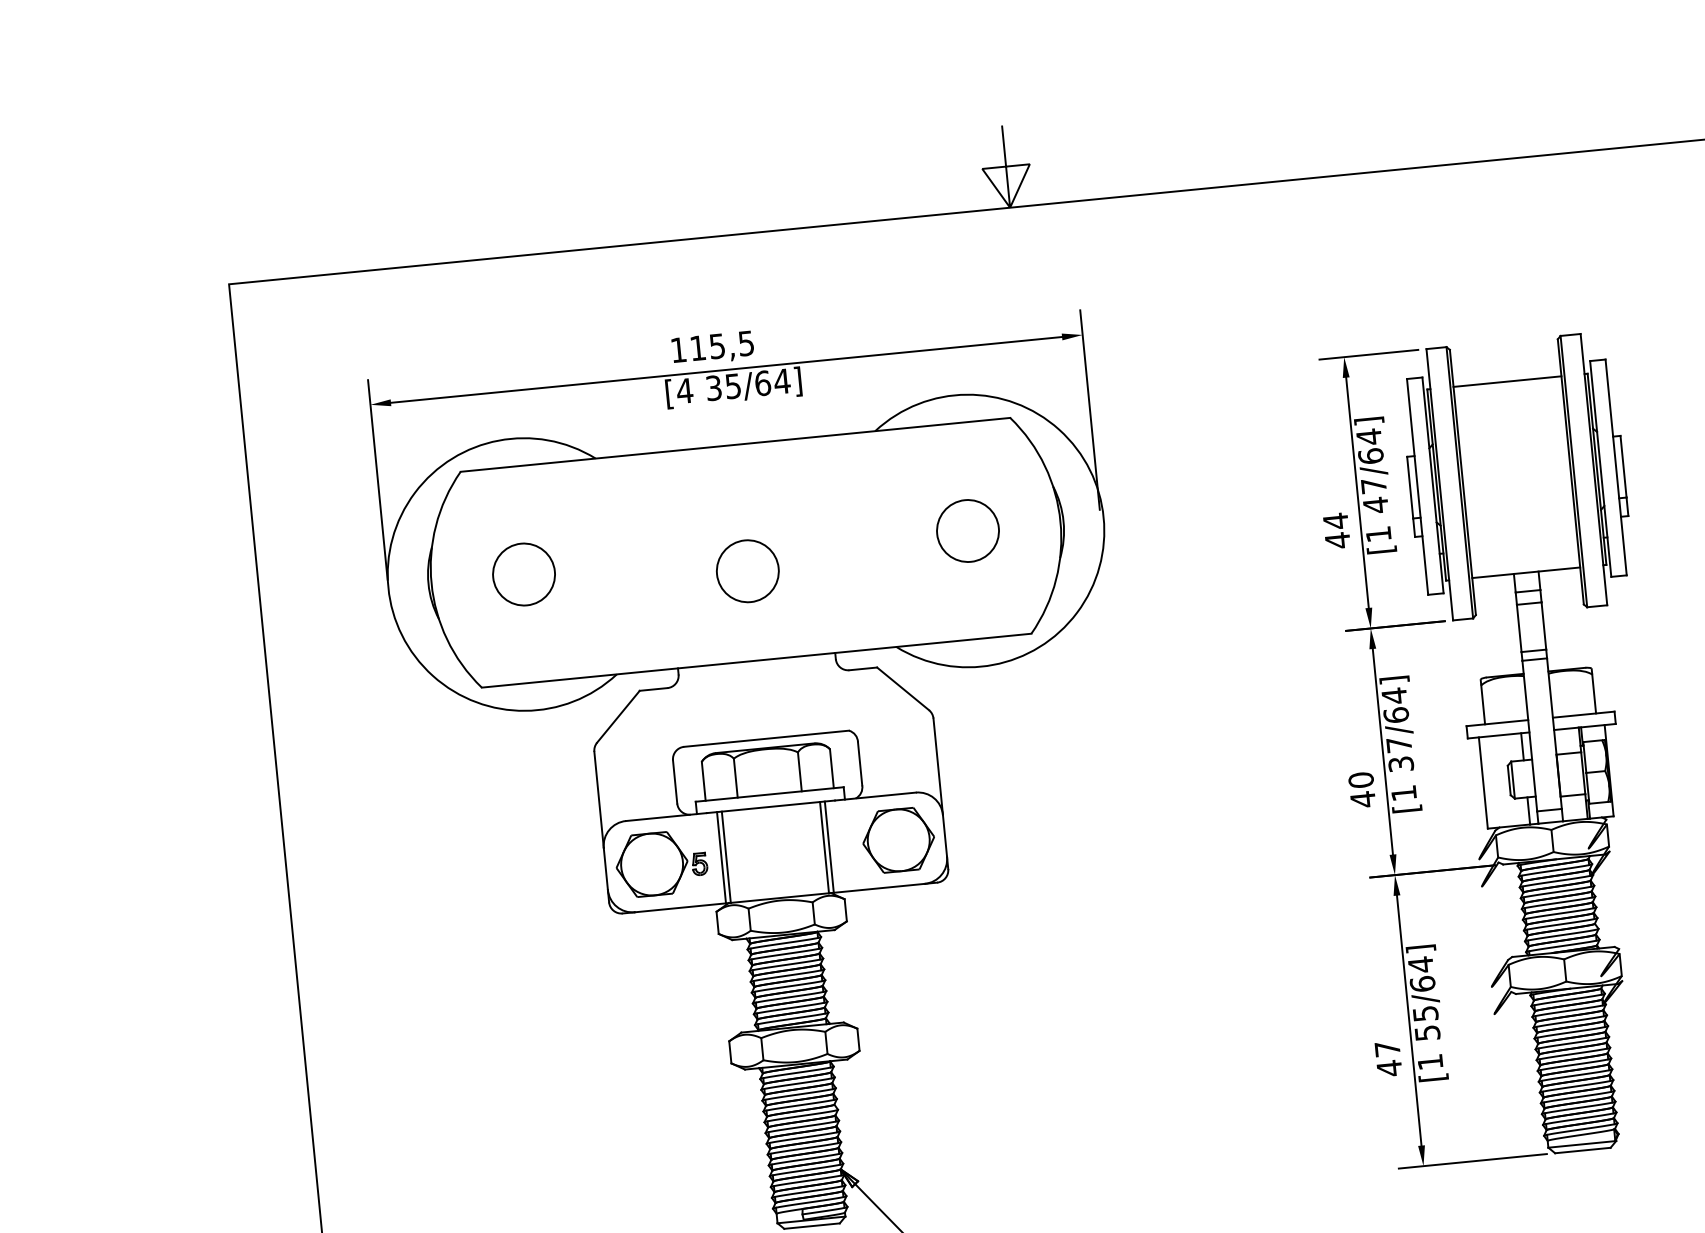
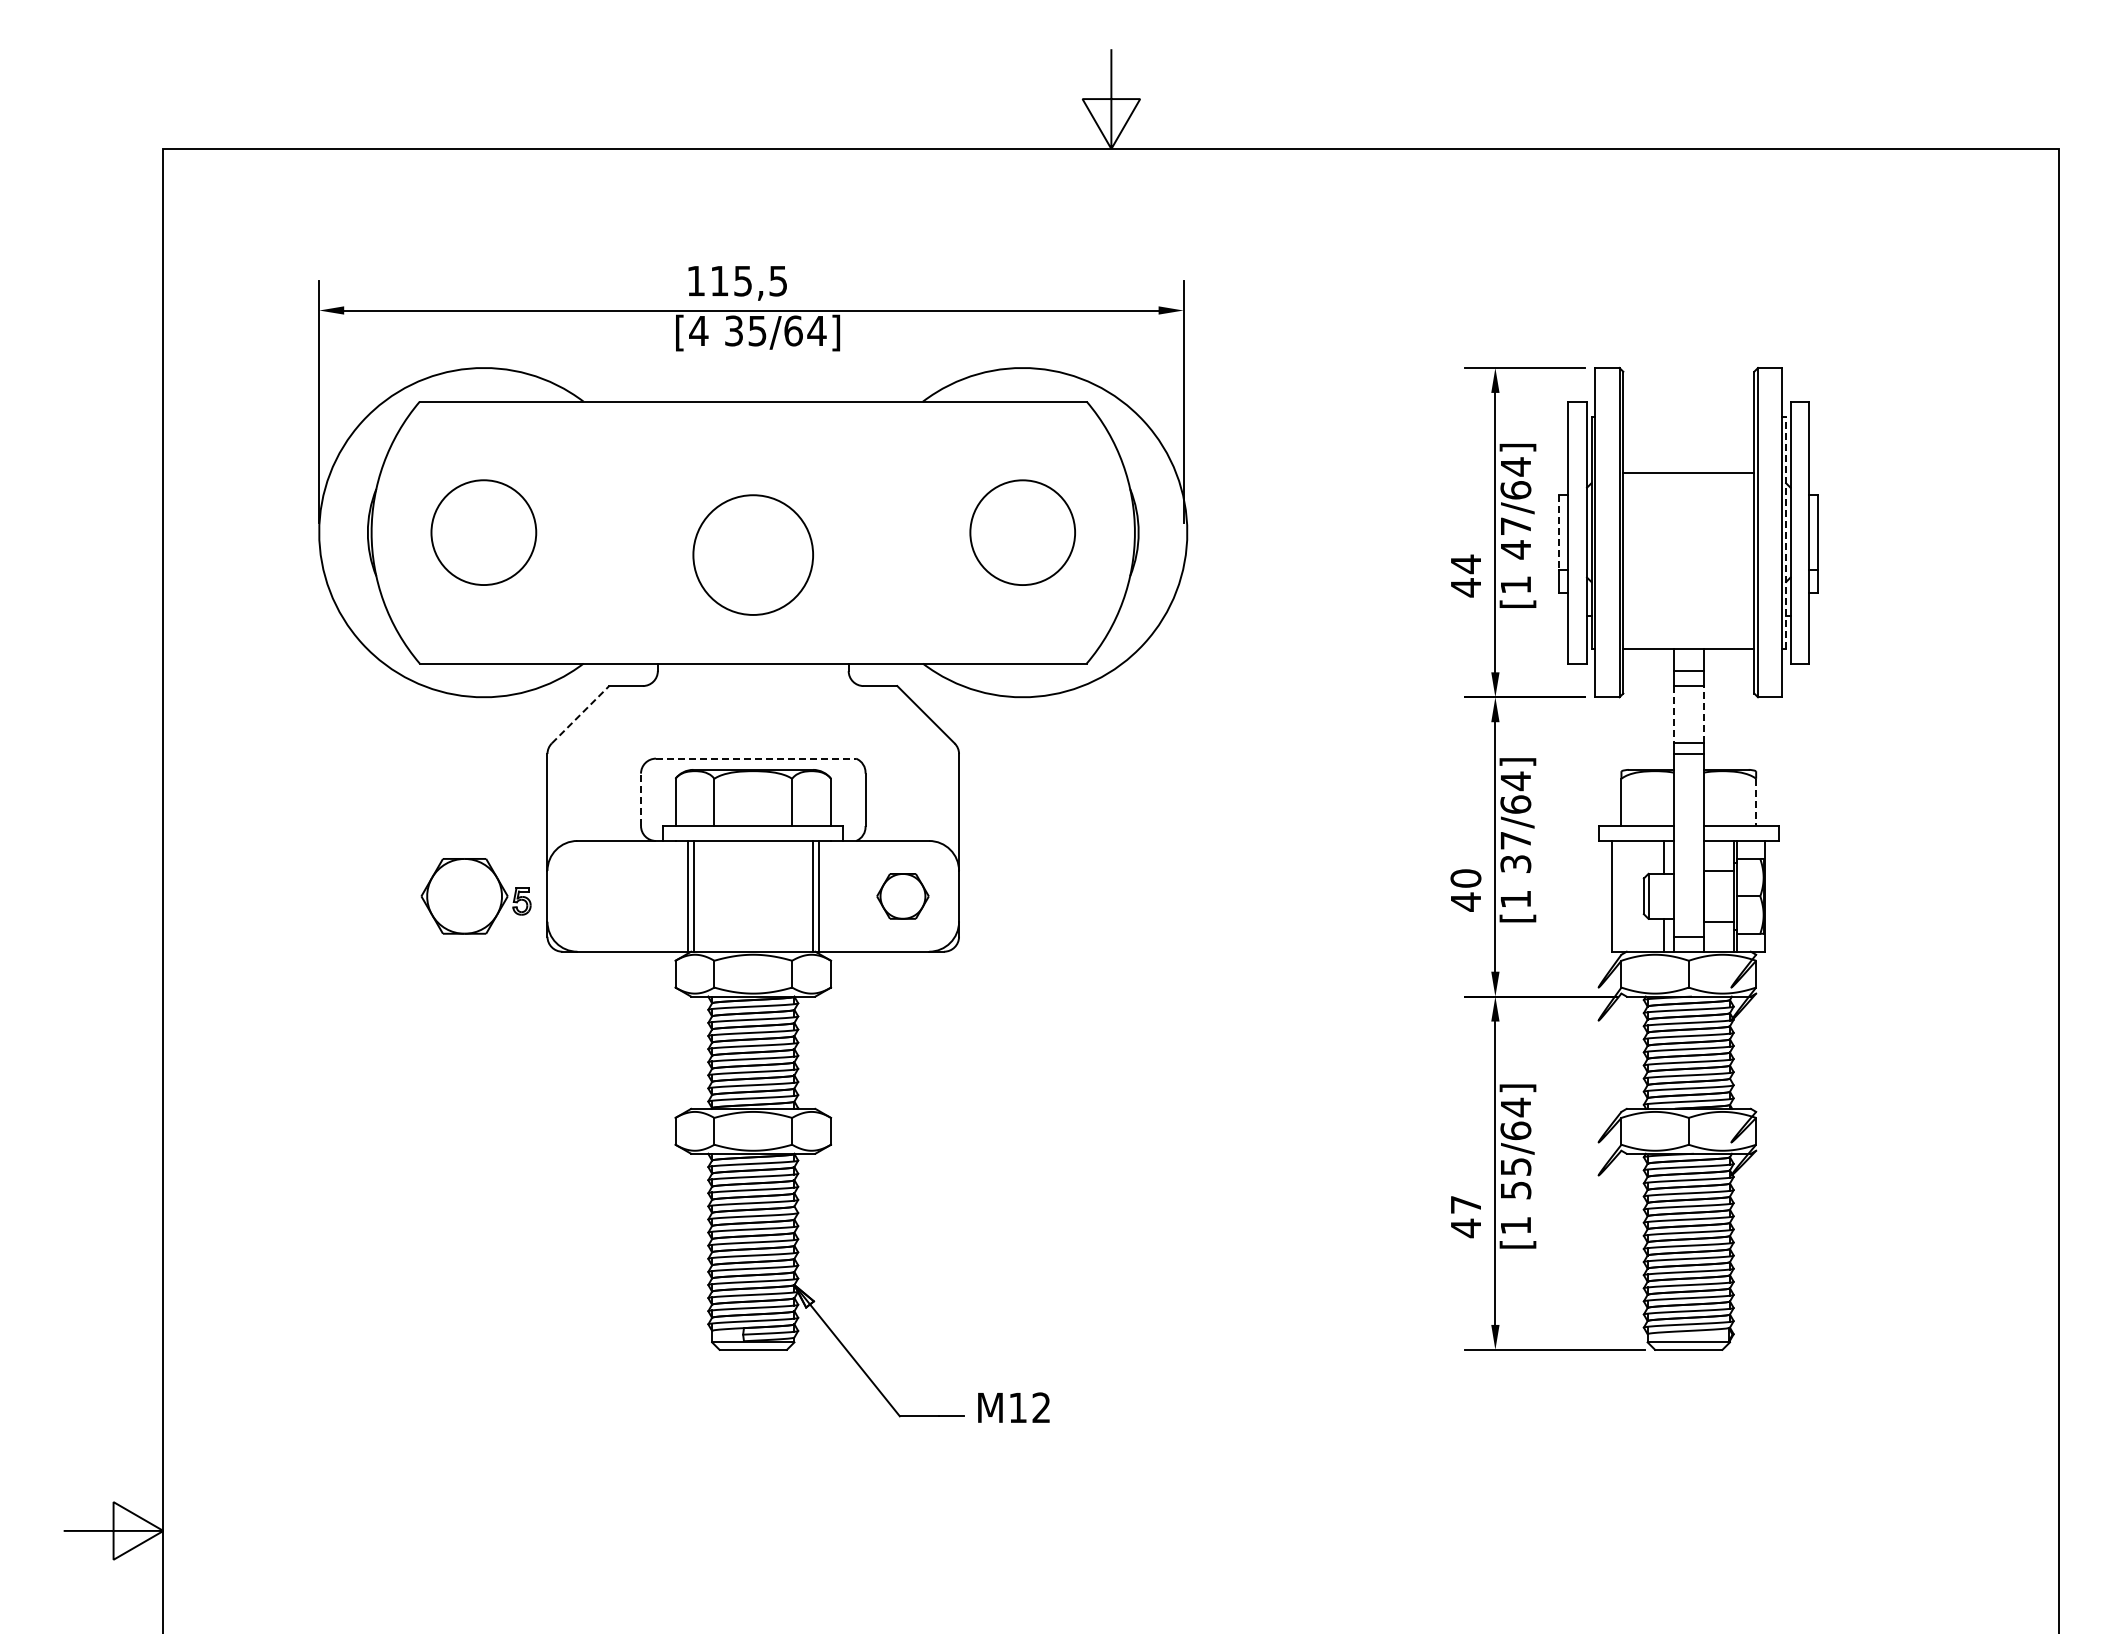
line: (1507, 381) -> (1688, 472), moved
line: (1597, 469) -> (1786, 532), solid -> dashed
line: (1410, 488) -> (1559, 533), solid -> dashed
circle: (967, 530) -> (1022, 532), size x1.4
circle: (747, 570) -> (752, 554), size x1.6
circle: (523, 574) -> (483, 532), size x1.4
line: (1543, 625) -> (1703, 714), solid -> dashed
line: (1518, 628) -> (1673, 714), solid -> dashed
line: (1594, 694) -> (1756, 802), solid -> dashed
line: (618, 716) -> (580, 714), solid -> dashed
line: (766, 738) -> (756, 758), solid -> dashed
line: (675, 781) -> (641, 799), solid -> dashed
part: (898, 840) -> (902, 896), size x0.6
part: (661, 863) -> (475, 896), moved

